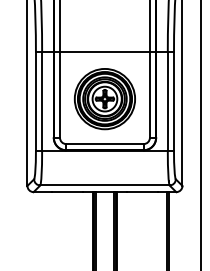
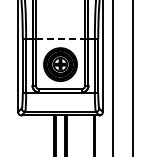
line: (104, 51) -> (60, 38), solid -> dashed

